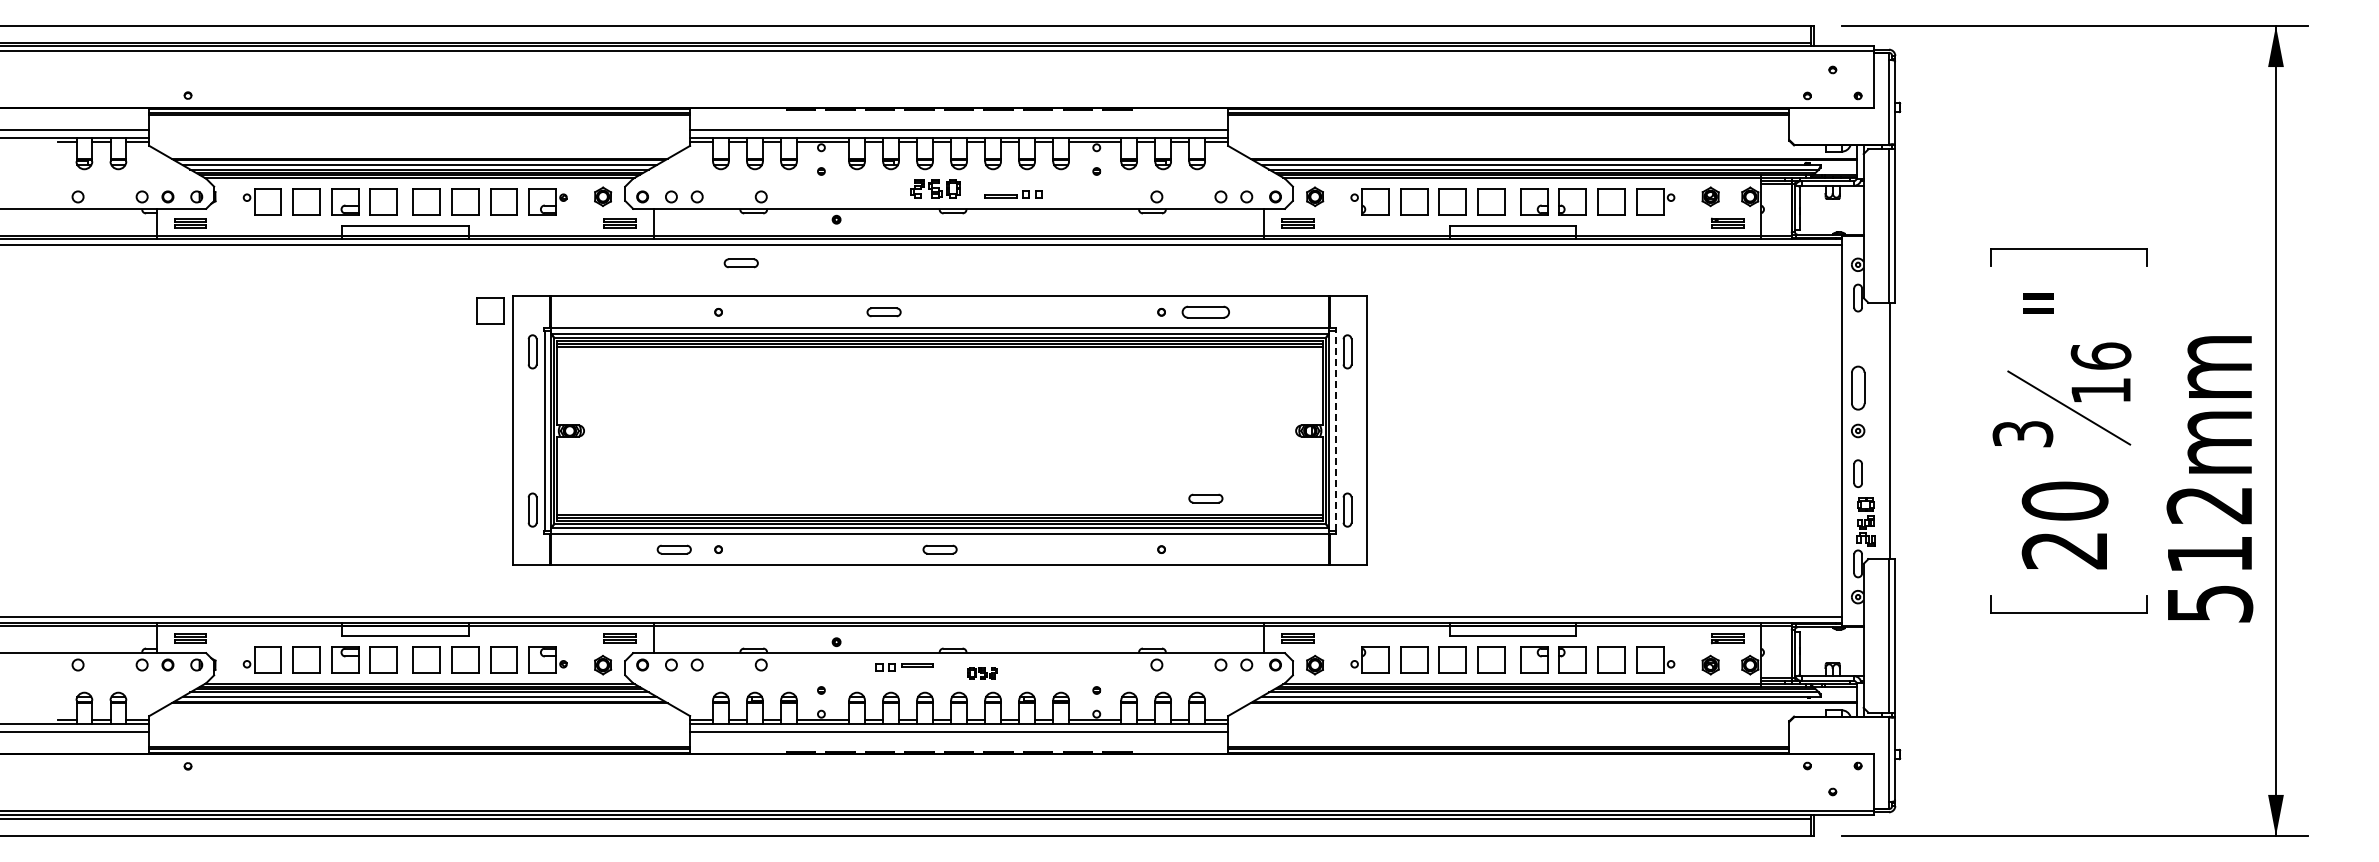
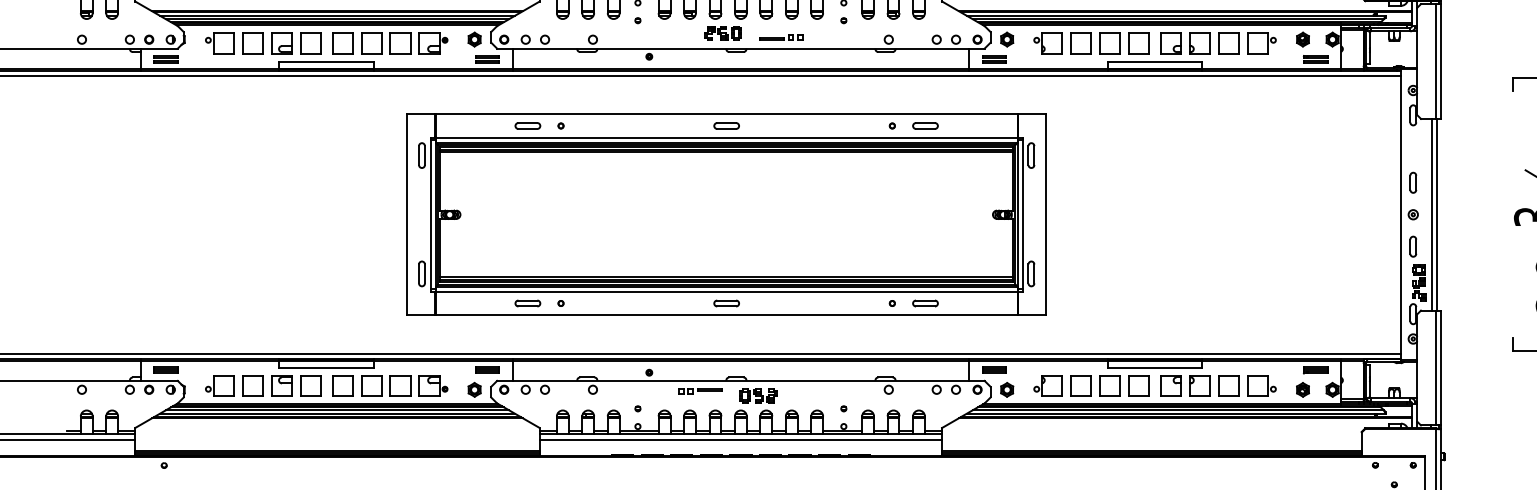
part: (740, 263) -> (527, 126), moved
part: (490, 310) -> (390, 124), removed
part: (883, 312) -> (726, 126), moved
part: (1205, 312) -> (925, 126), size x0.71
part: (1857, 388) -> (1412, 182), size x0.62
line: (1335, 430) -> (1022, 214), dashed -> solid
line: (1883, 430) -> (1432, 214), added
part: (1205, 498) -> (925, 303), moved
part: (982, 672) -> (758, 395), size x1.67

